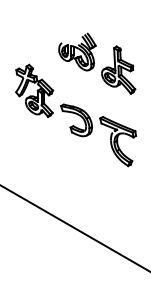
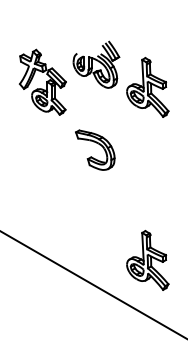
part: (34, 90) -> (42, 81), moved
part: (117, 141) -> (146, 176), removed
part: (118, 208) -> (147, 260), added

